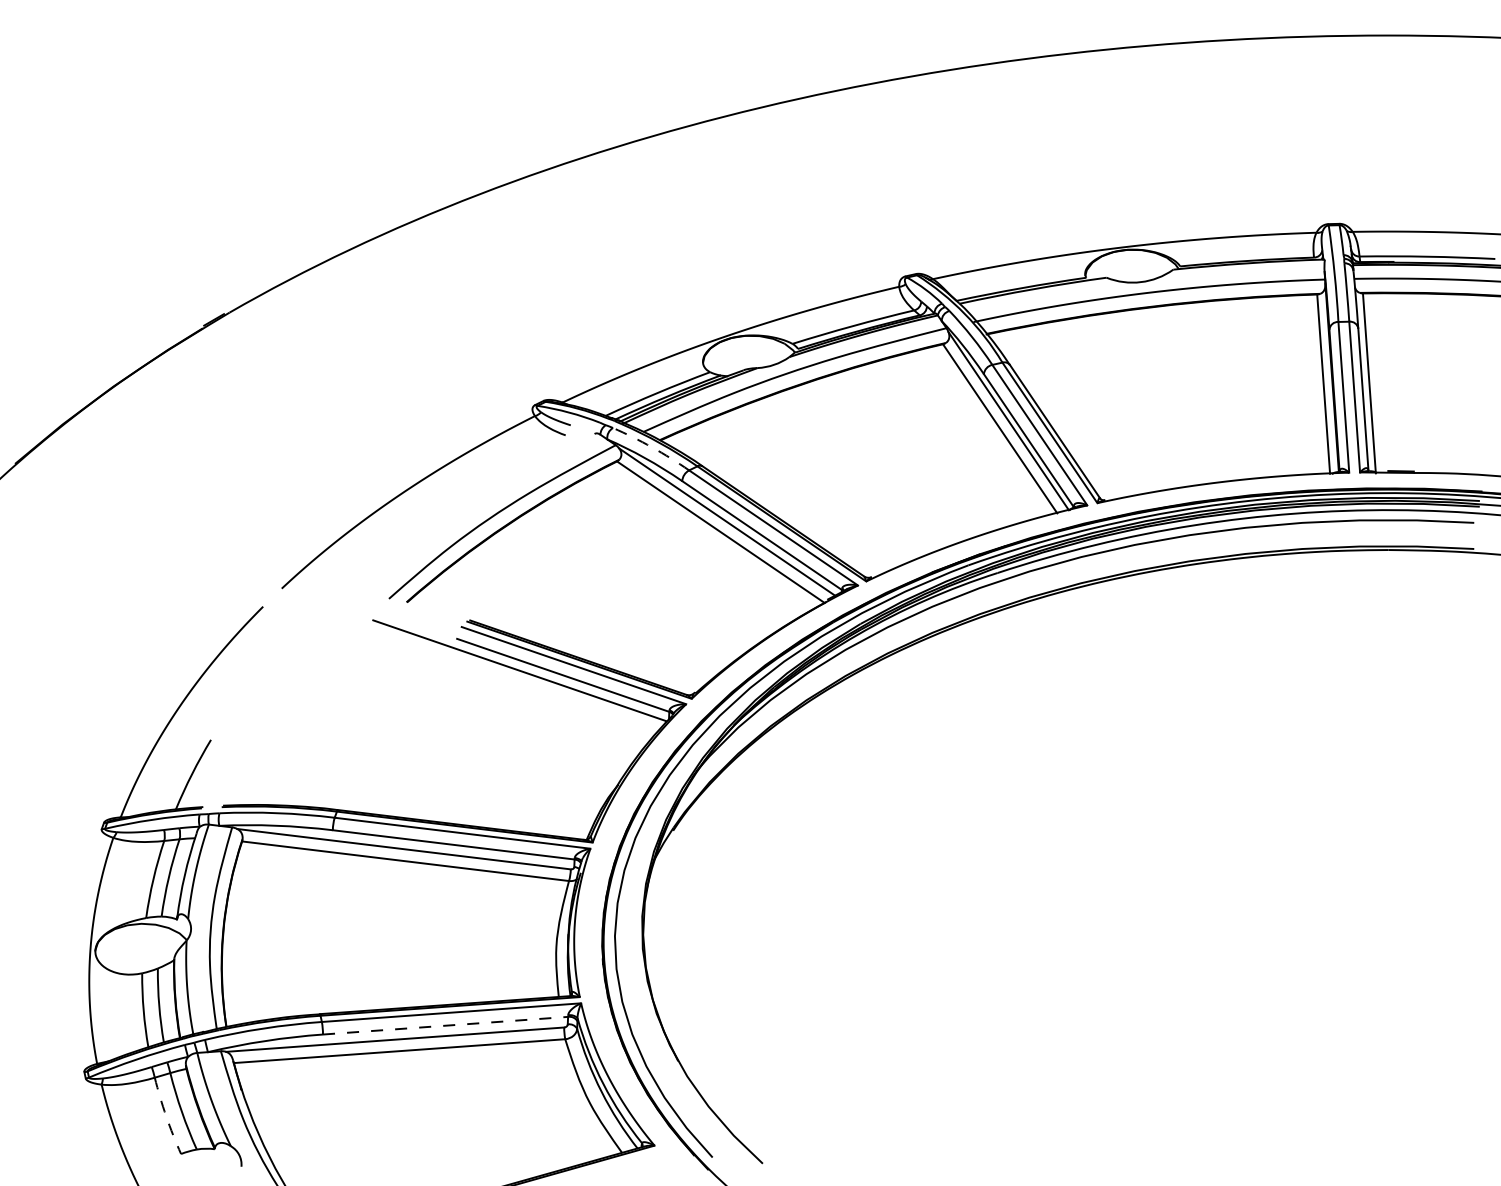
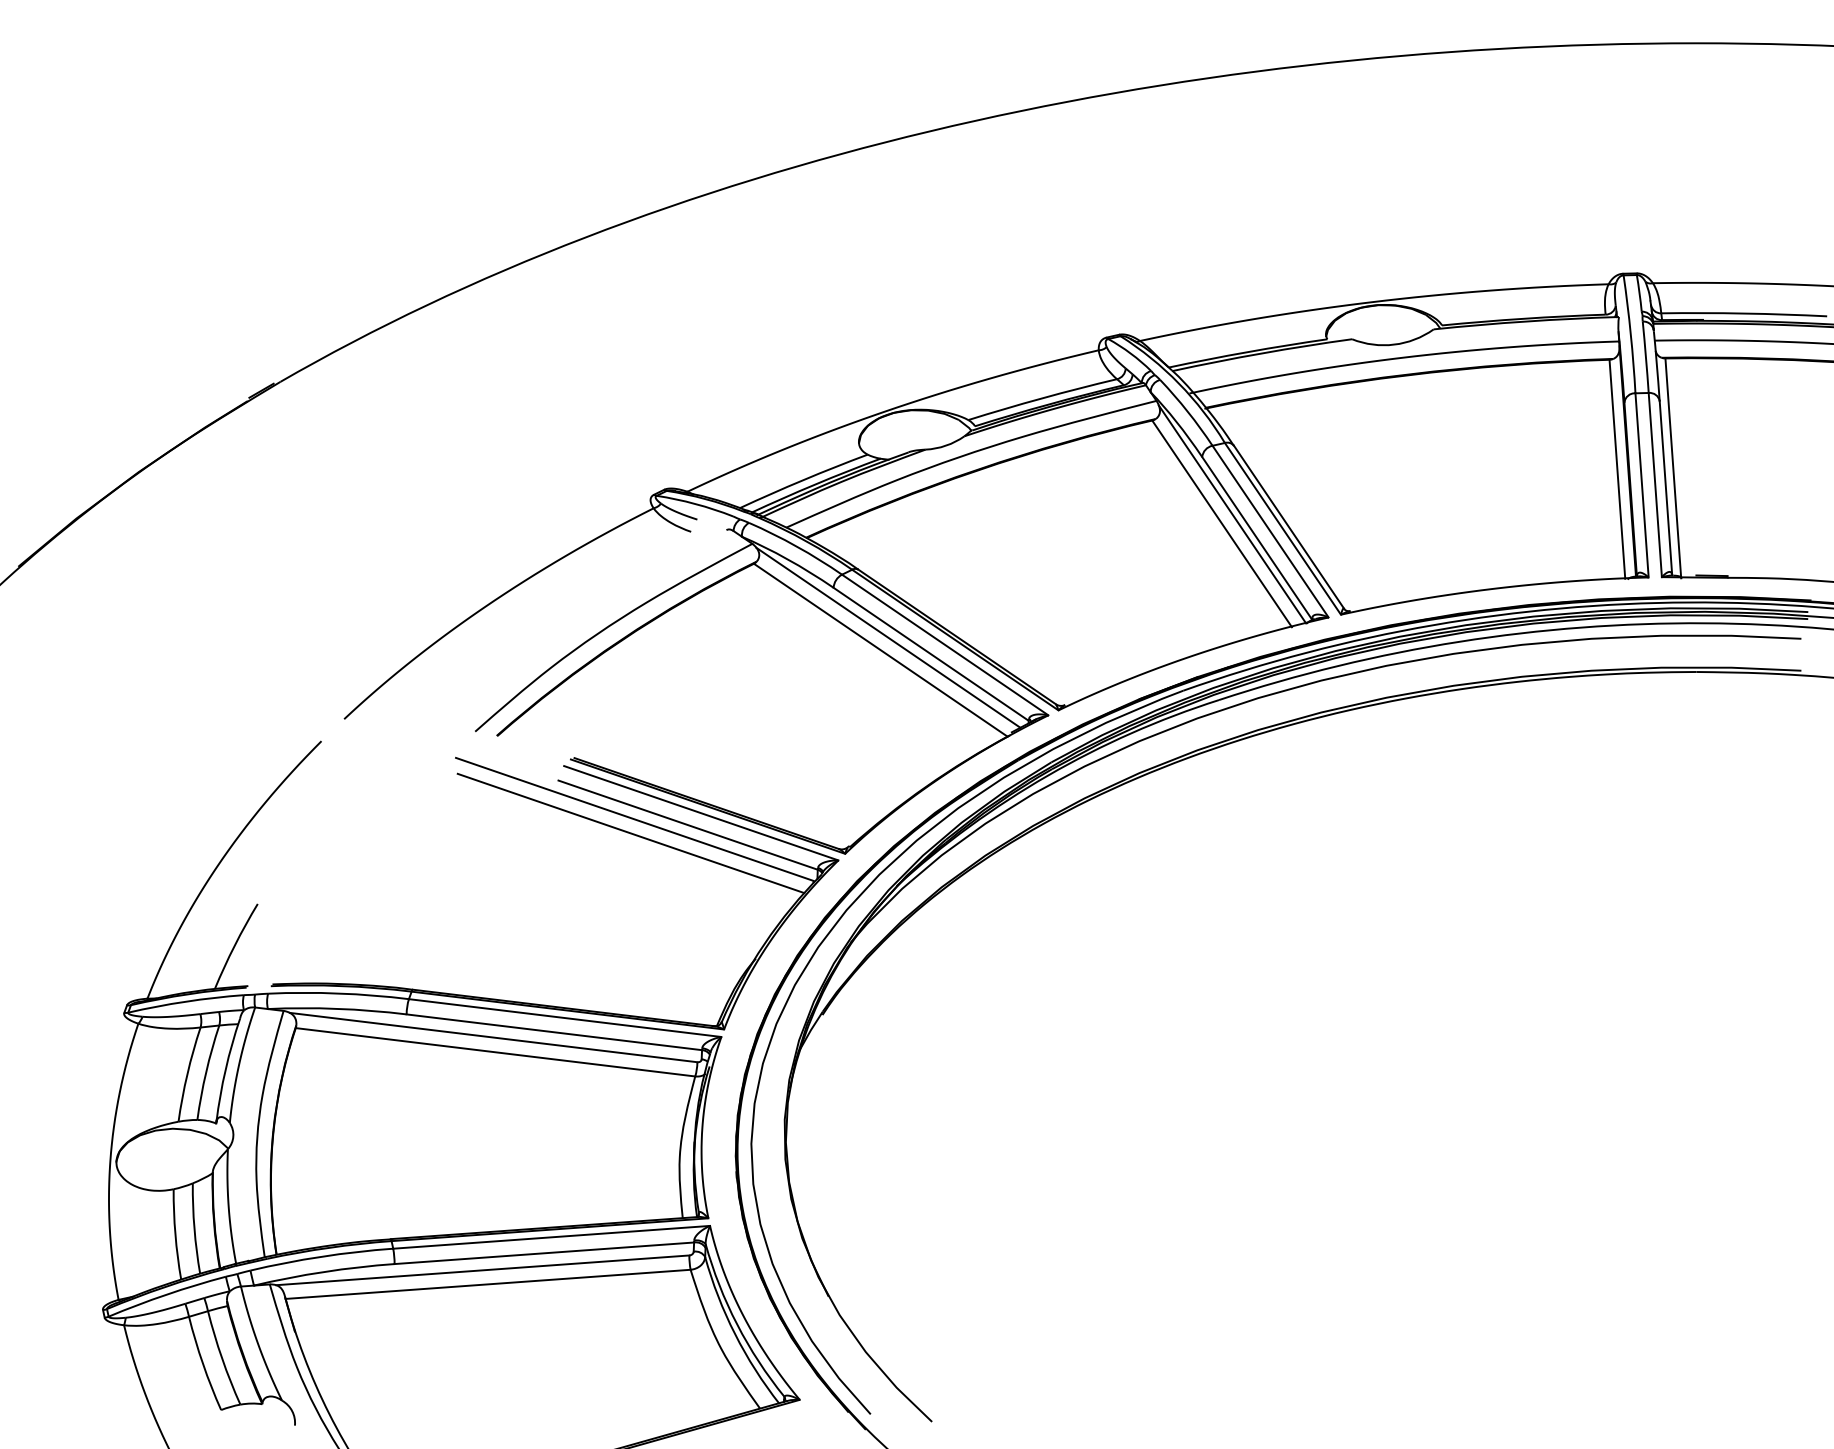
arc: (652, 447) -> (797, 546), dashed -> solid
line: (516, 681) -> (631, 832), added
line: (445, 1025) -> (544, 1253), dashed -> solid
arc: (166, 1116) -> (203, 1364), dashed -> solid

